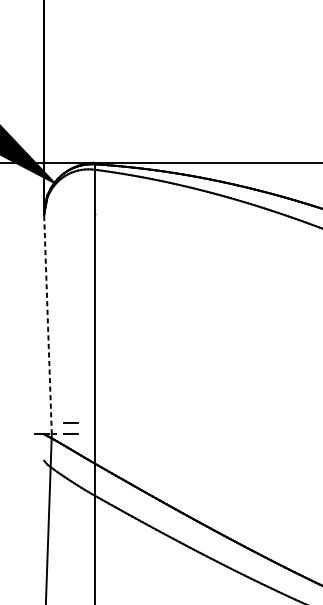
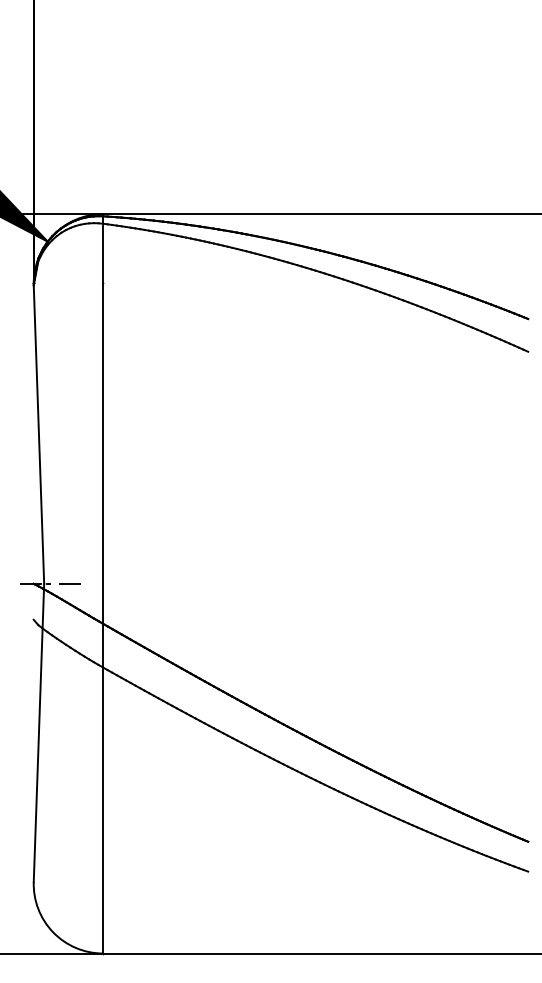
line: (47, 324) -> (38, 434), dashed -> solid
line: (70, 423) -> (69, 568), removed

